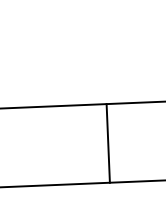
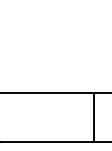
line: (108, 142) -> (94, 117), moved

